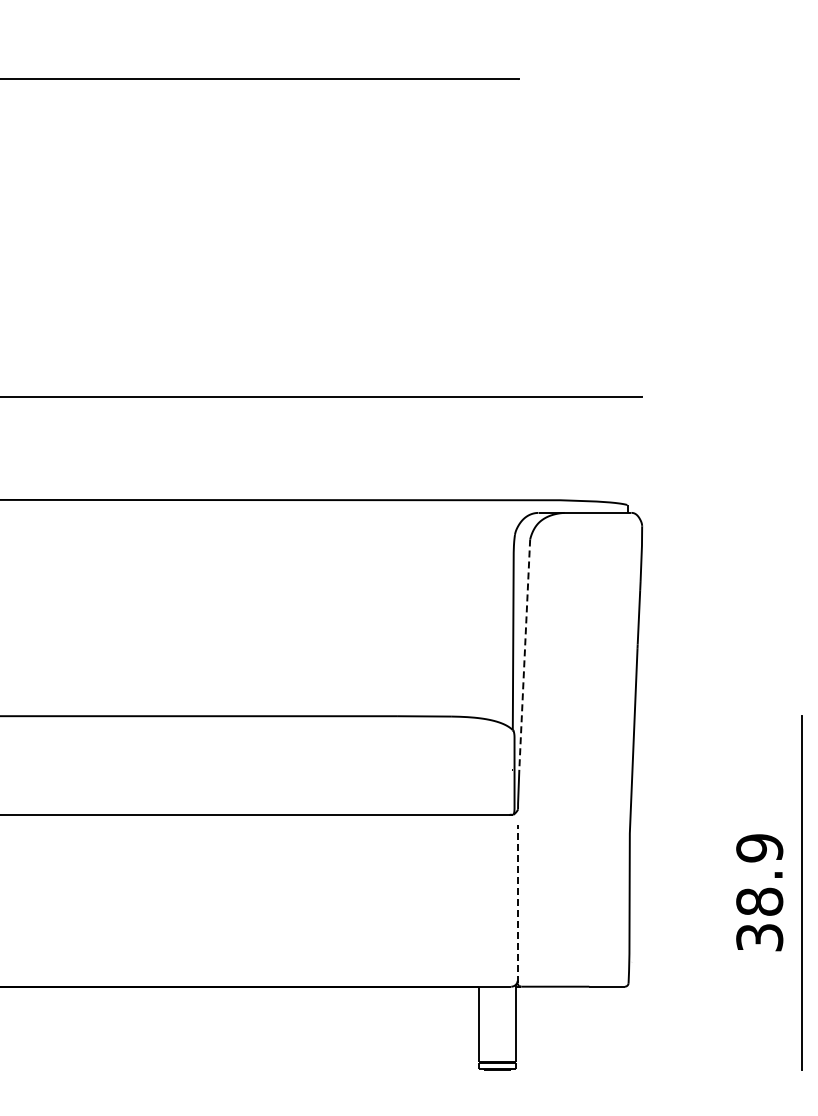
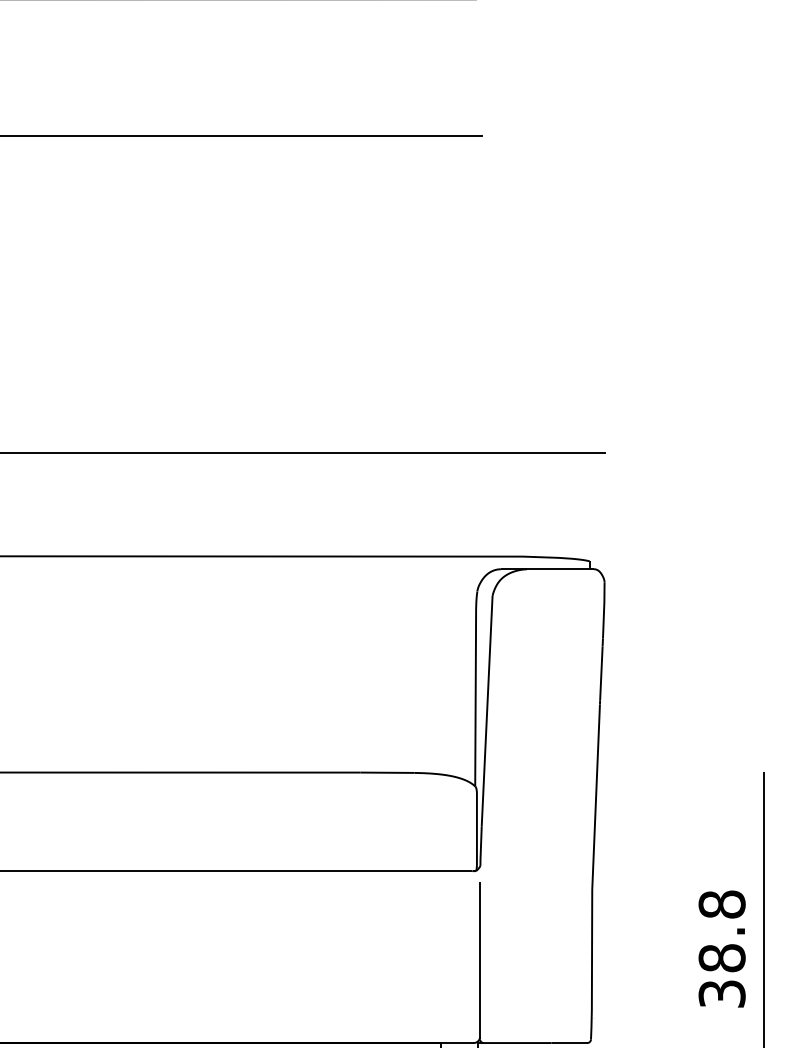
line: (524, 655) -> (486, 711), dashed -> solid
text: (759, 848) -> (721, 904), 38.9 -> 38.8
line: (517, 904) -> (479, 960), dashed -> solid

